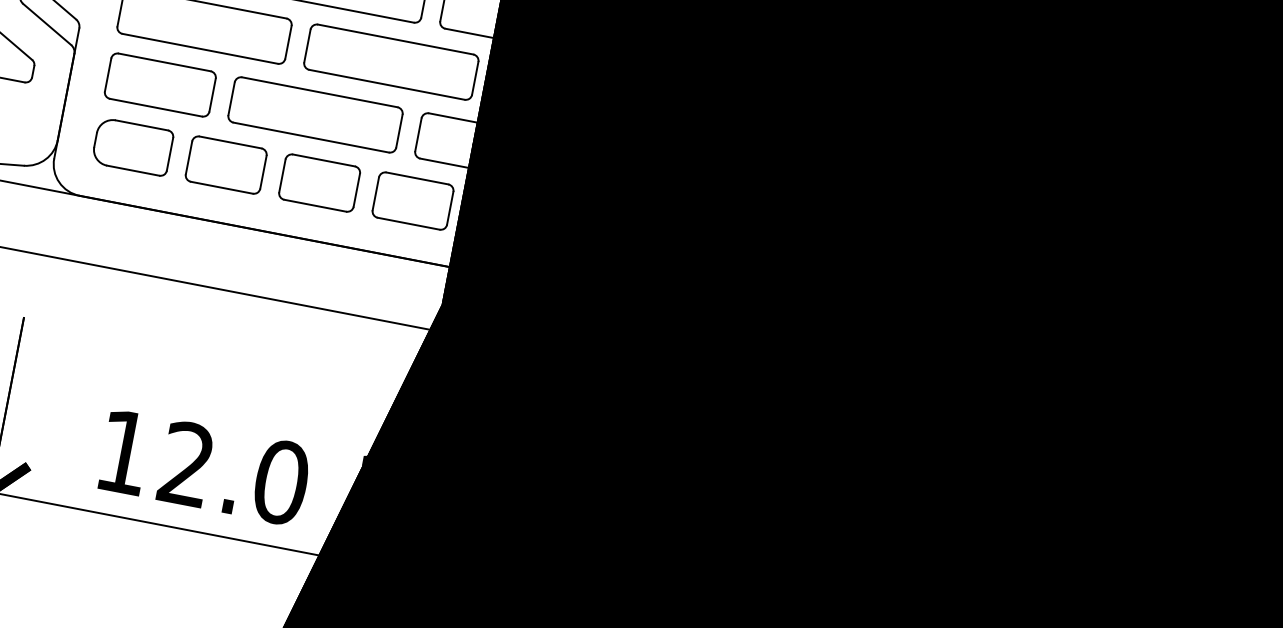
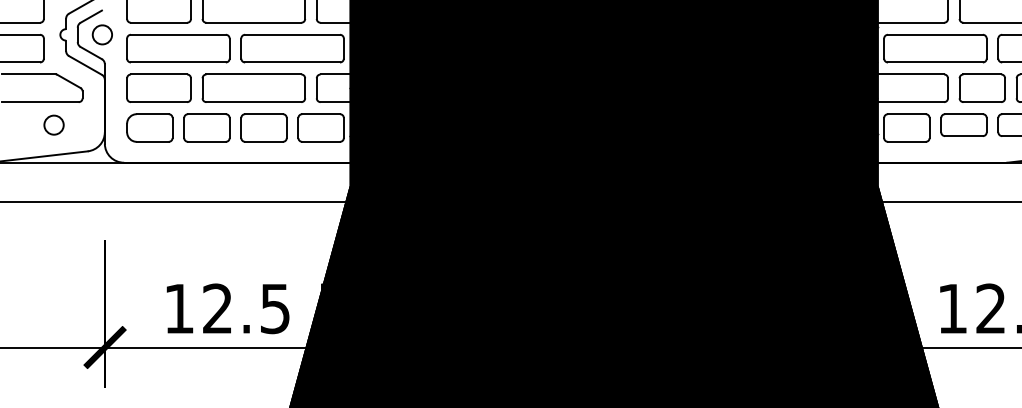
text: (281, 481) -> (275, 308), 12.0 -> 12.5

